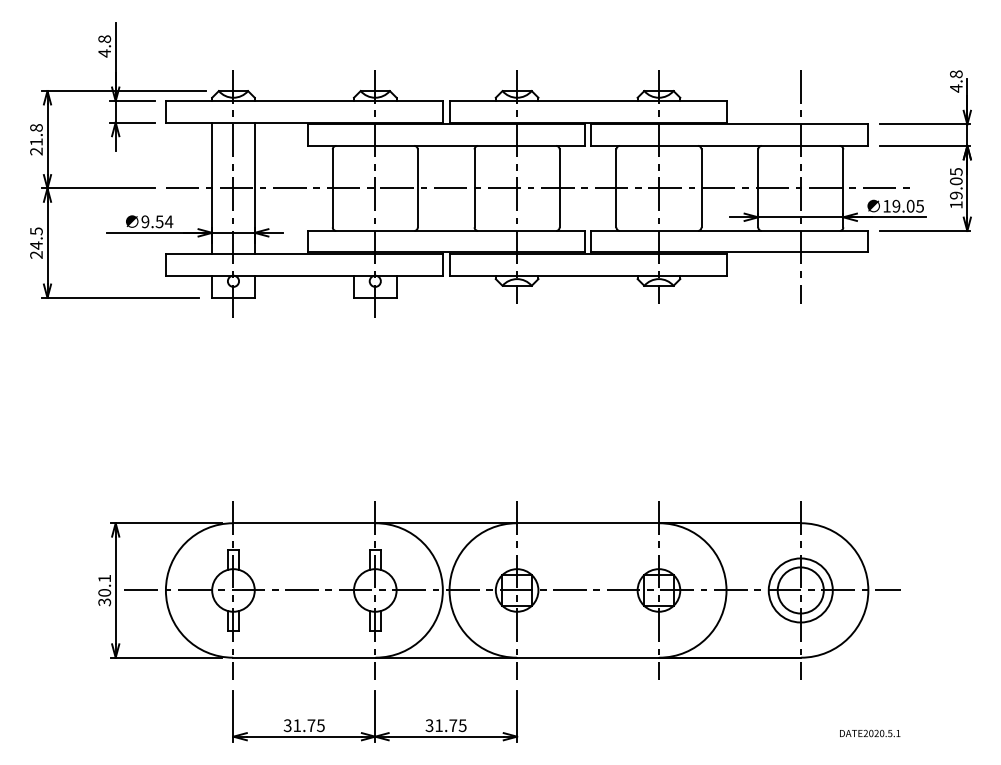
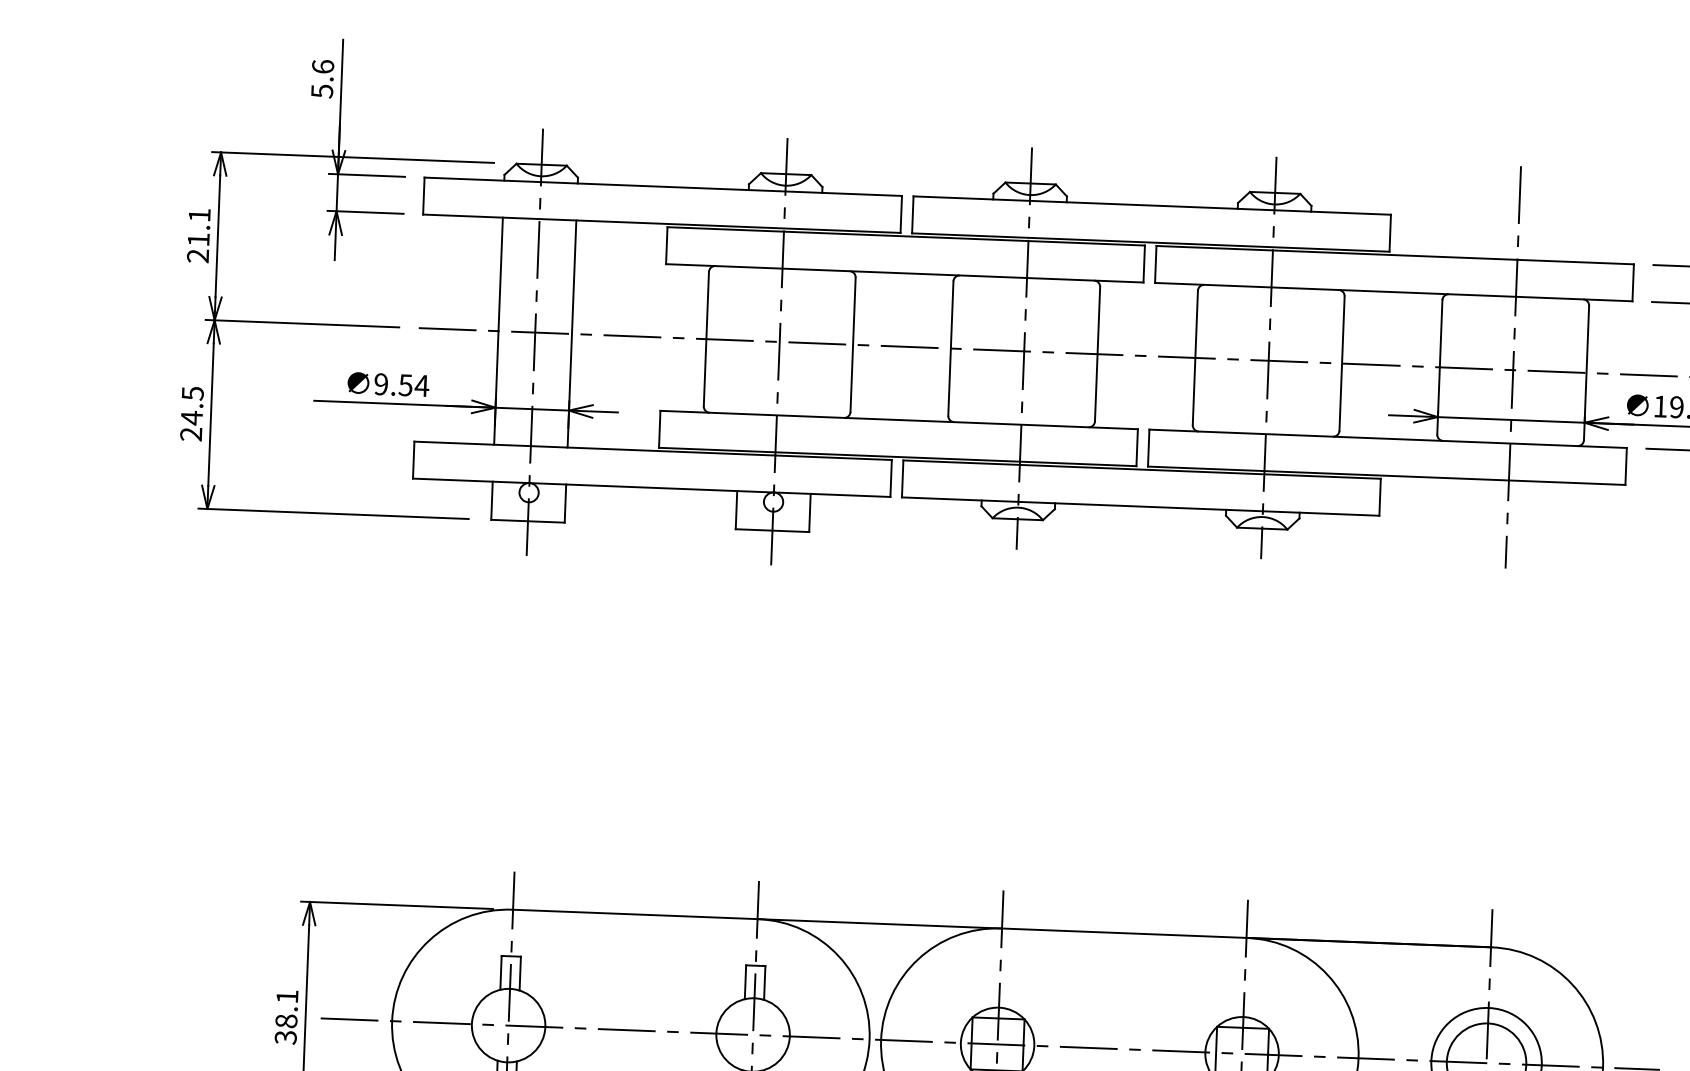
text: (104, 46) -> (322, 79), 4.8 -> 5.6
text: (36, 127) -> (199, 214), 21.8 -> 21.1
text: (104, 592) -> (286, 1020), 30.1 -> 38.1

